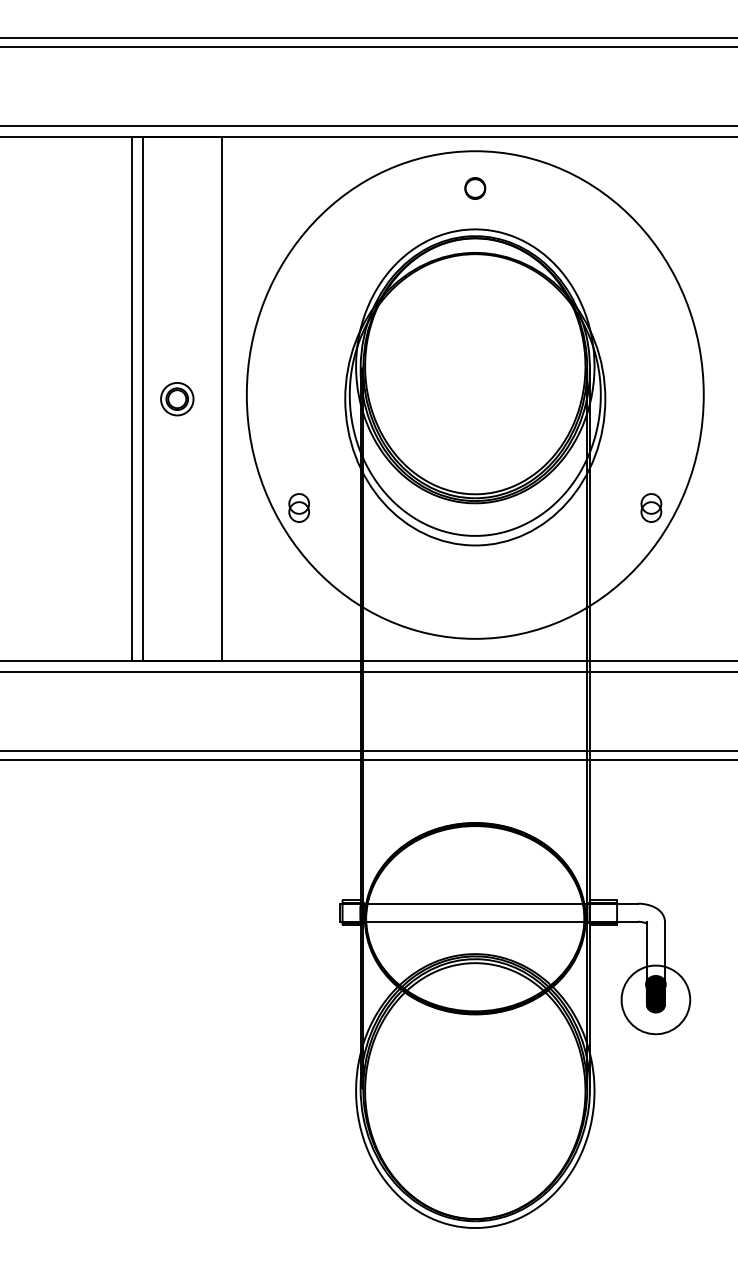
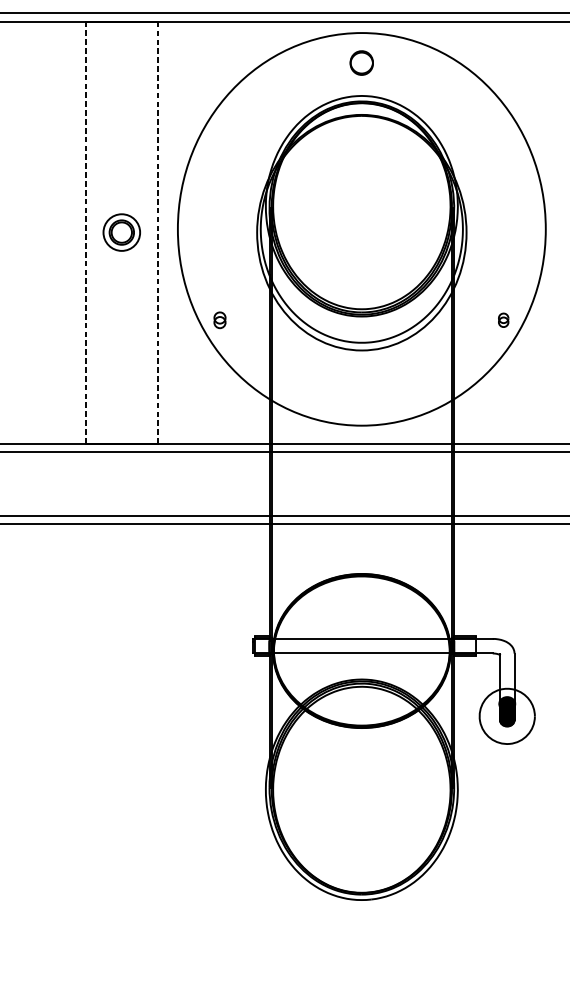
part: (475, 188) -> (362, 63), size x1.4
line: (132, 399) -> (85, 232), solid -> dashed
line: (142, 399) -> (93, 232), removed
part: (177, 399) -> (122, 232), size x1.4
line: (222, 399) -> (158, 232), solid -> dashed
part: (298, 507) -> (219, 319), size x0.7
part: (651, 507) -> (503, 319), size x0.6

